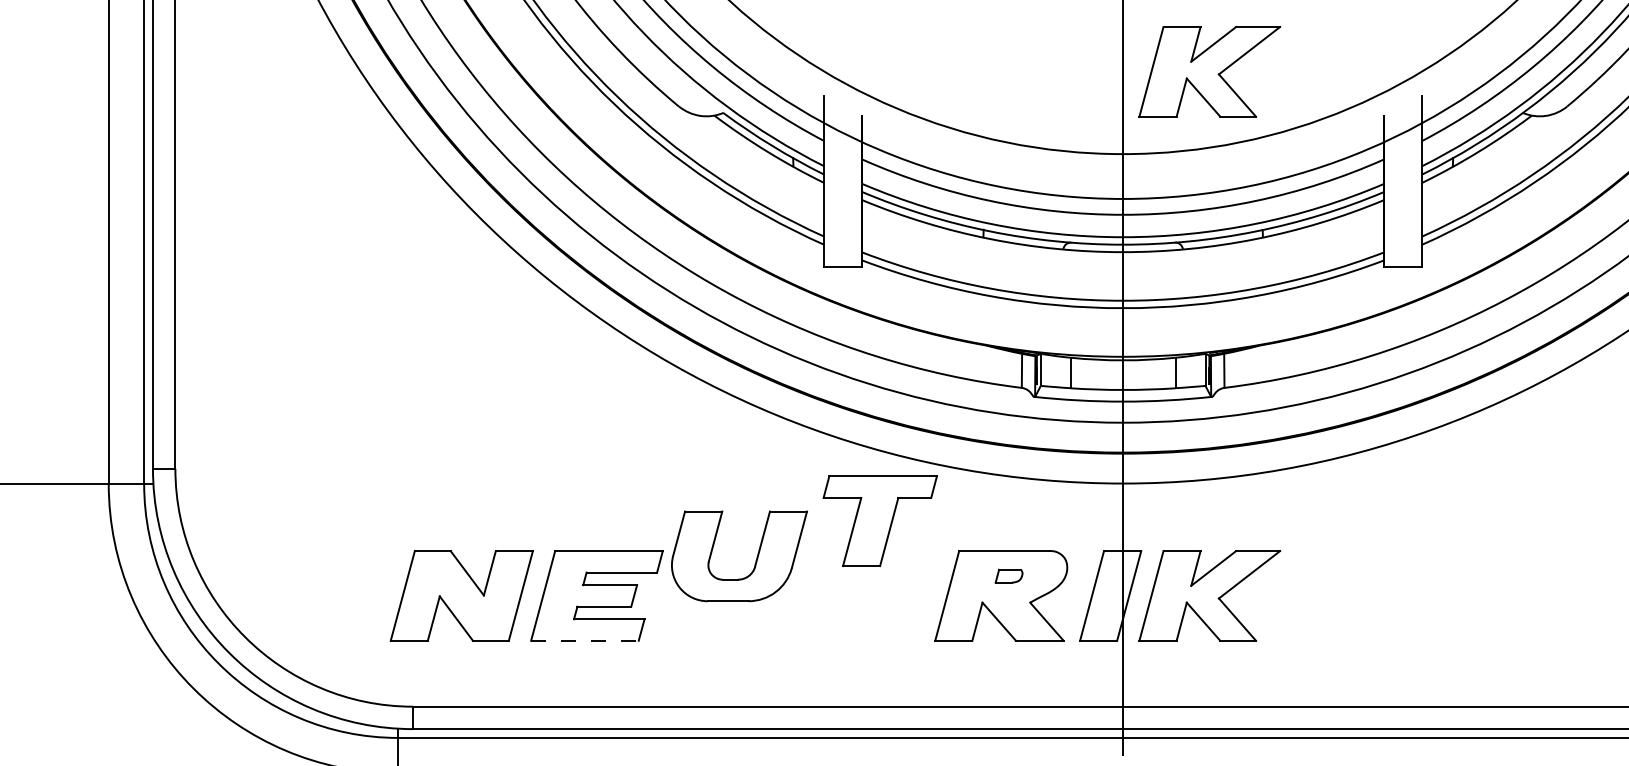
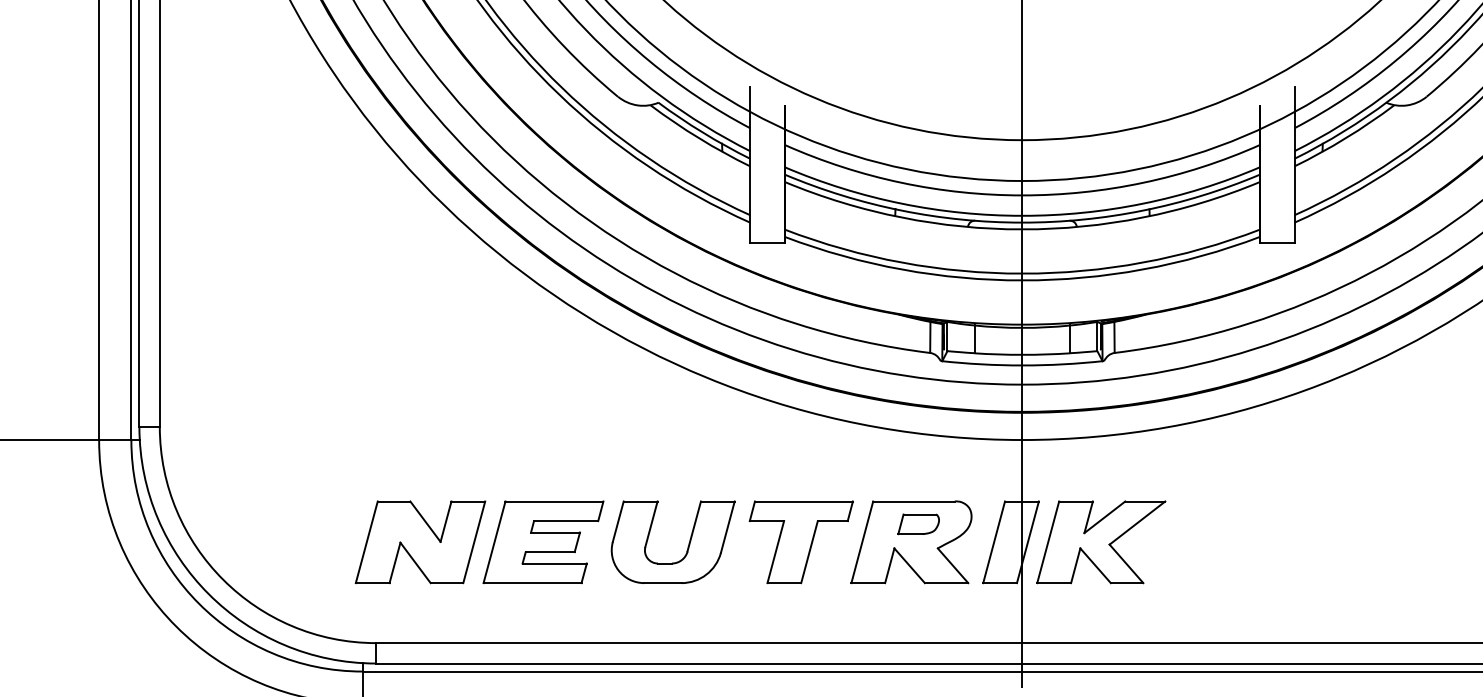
part: (1210, 72) -> (1101, 65), removed
part: (879, 521) -> (800, 542), moved
part: (755, 560) -> (687, 546), moved
part: (1008, 576) -> (918, 524), size x1.67
line: (584, 641) -> (532, 583), dashed -> solid

